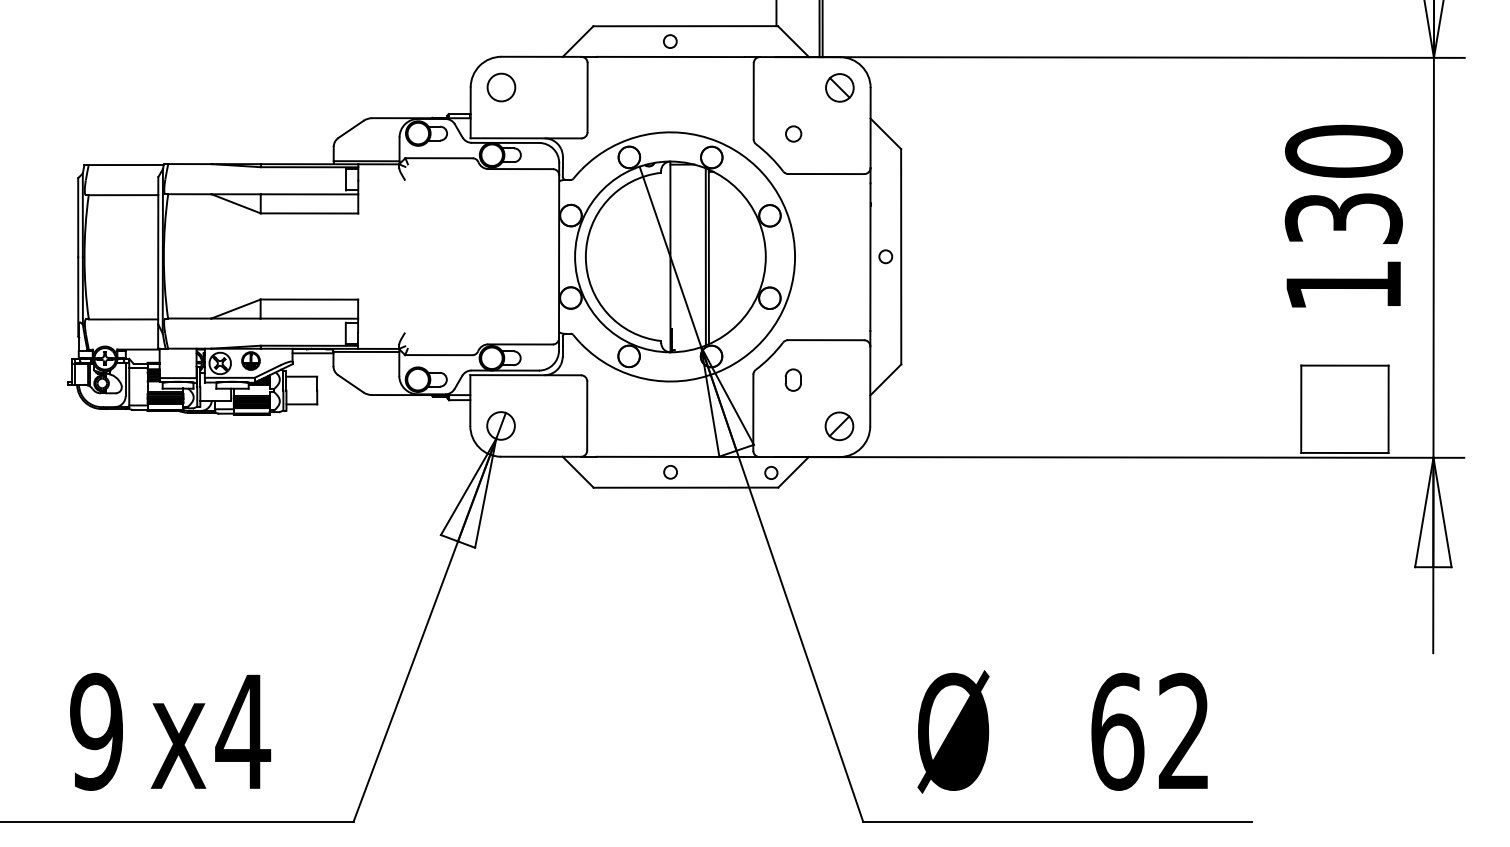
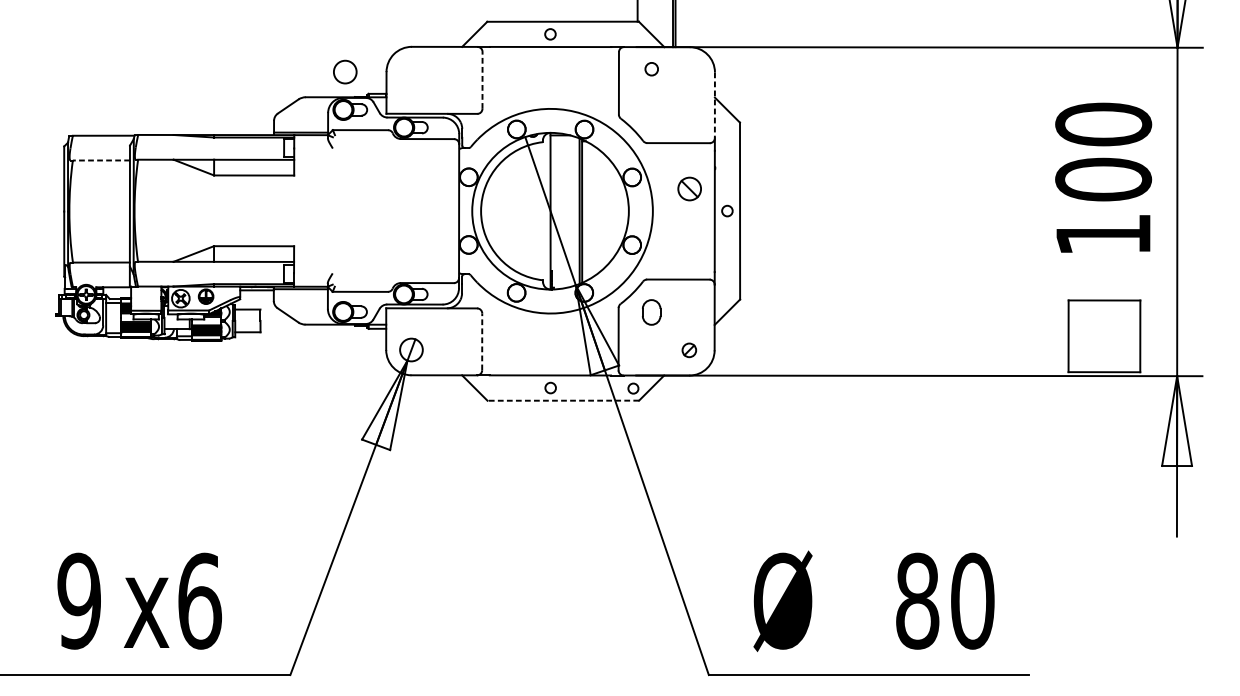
circle: (501, 87) -> (345, 72), moved
part: (839, 87) -> (689, 188), moved
line: (587, 97) -> (482, 80), solid -> dashed
line: (870, 127) -> (714, 104), solid -> dashed
circle: (793, 133) -> (651, 68), moved
line: (123, 195) -> (101, 160), solid -> dashed
text: (1343, 218) -> (1103, 179), 130 -> 100
part: (792, 379) -> (650, 311), size x1.4
line: (587, 416) -> (482, 342), solid -> dashed
part: (839, 426) -> (689, 350), size x0.6
line: (685, 487) -> (562, 400), solid -> dashed
text: (243, 731) -> (199, 600), x4 -> x6
text: (1151, 731) -> (945, 600), 62 -> 80

